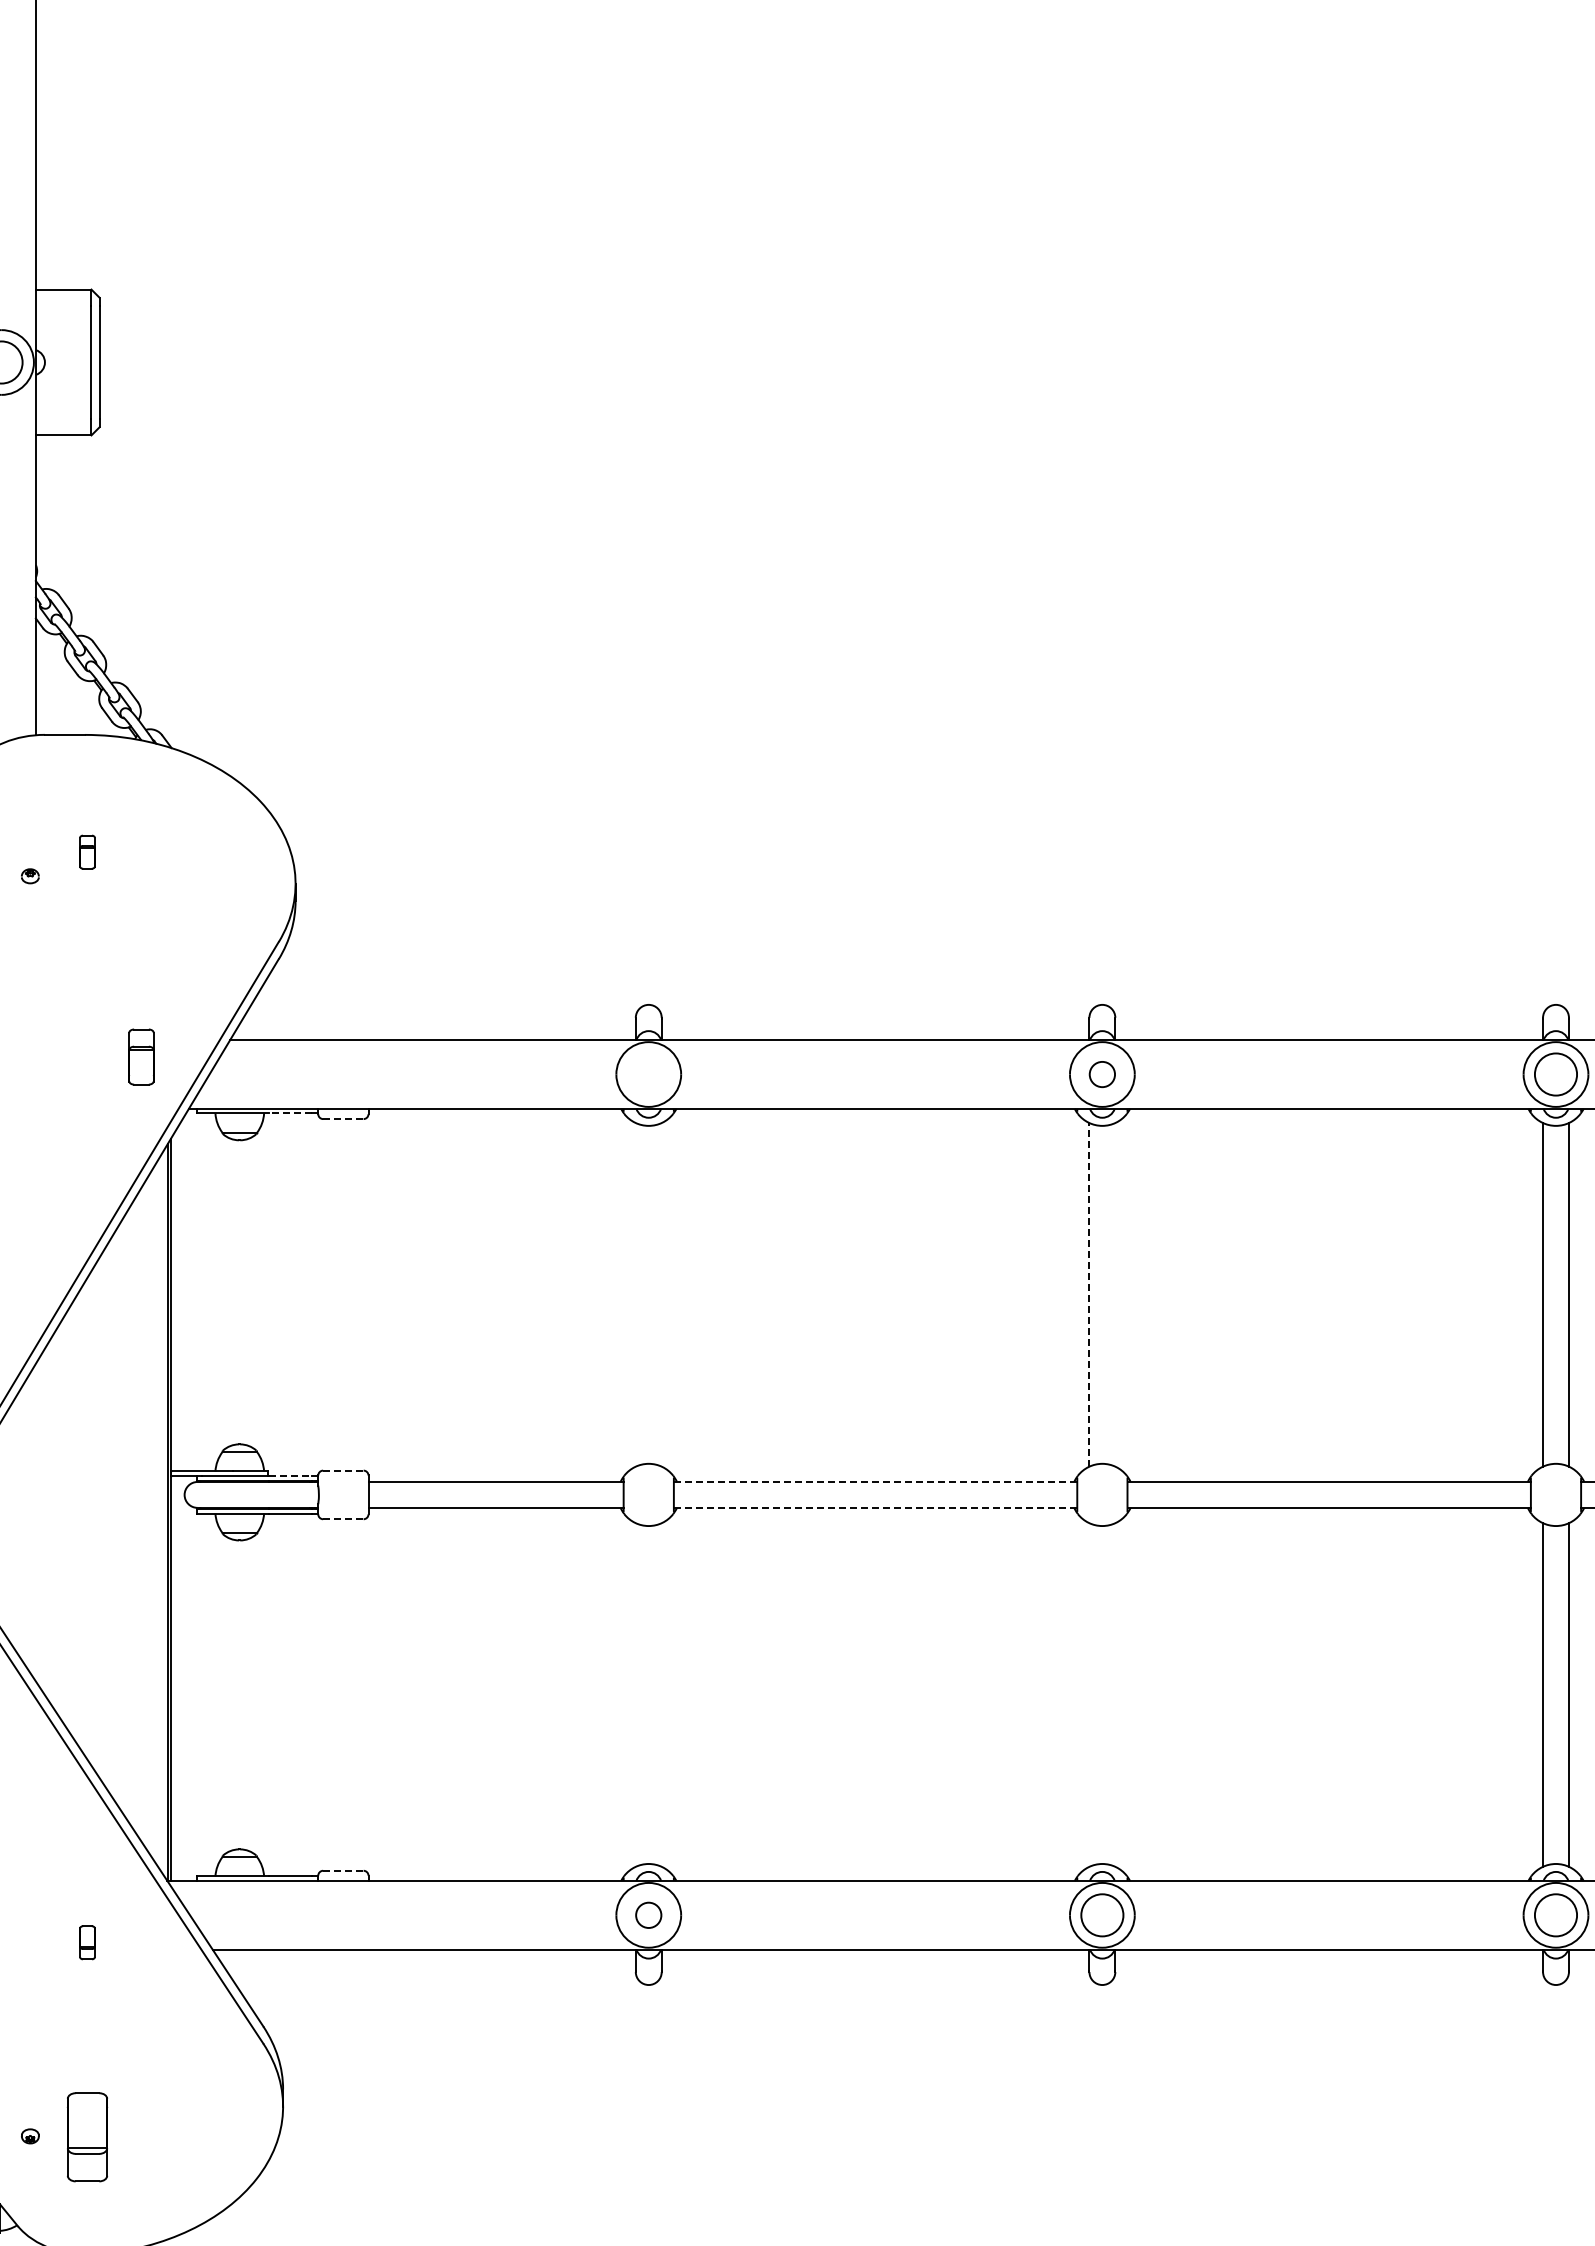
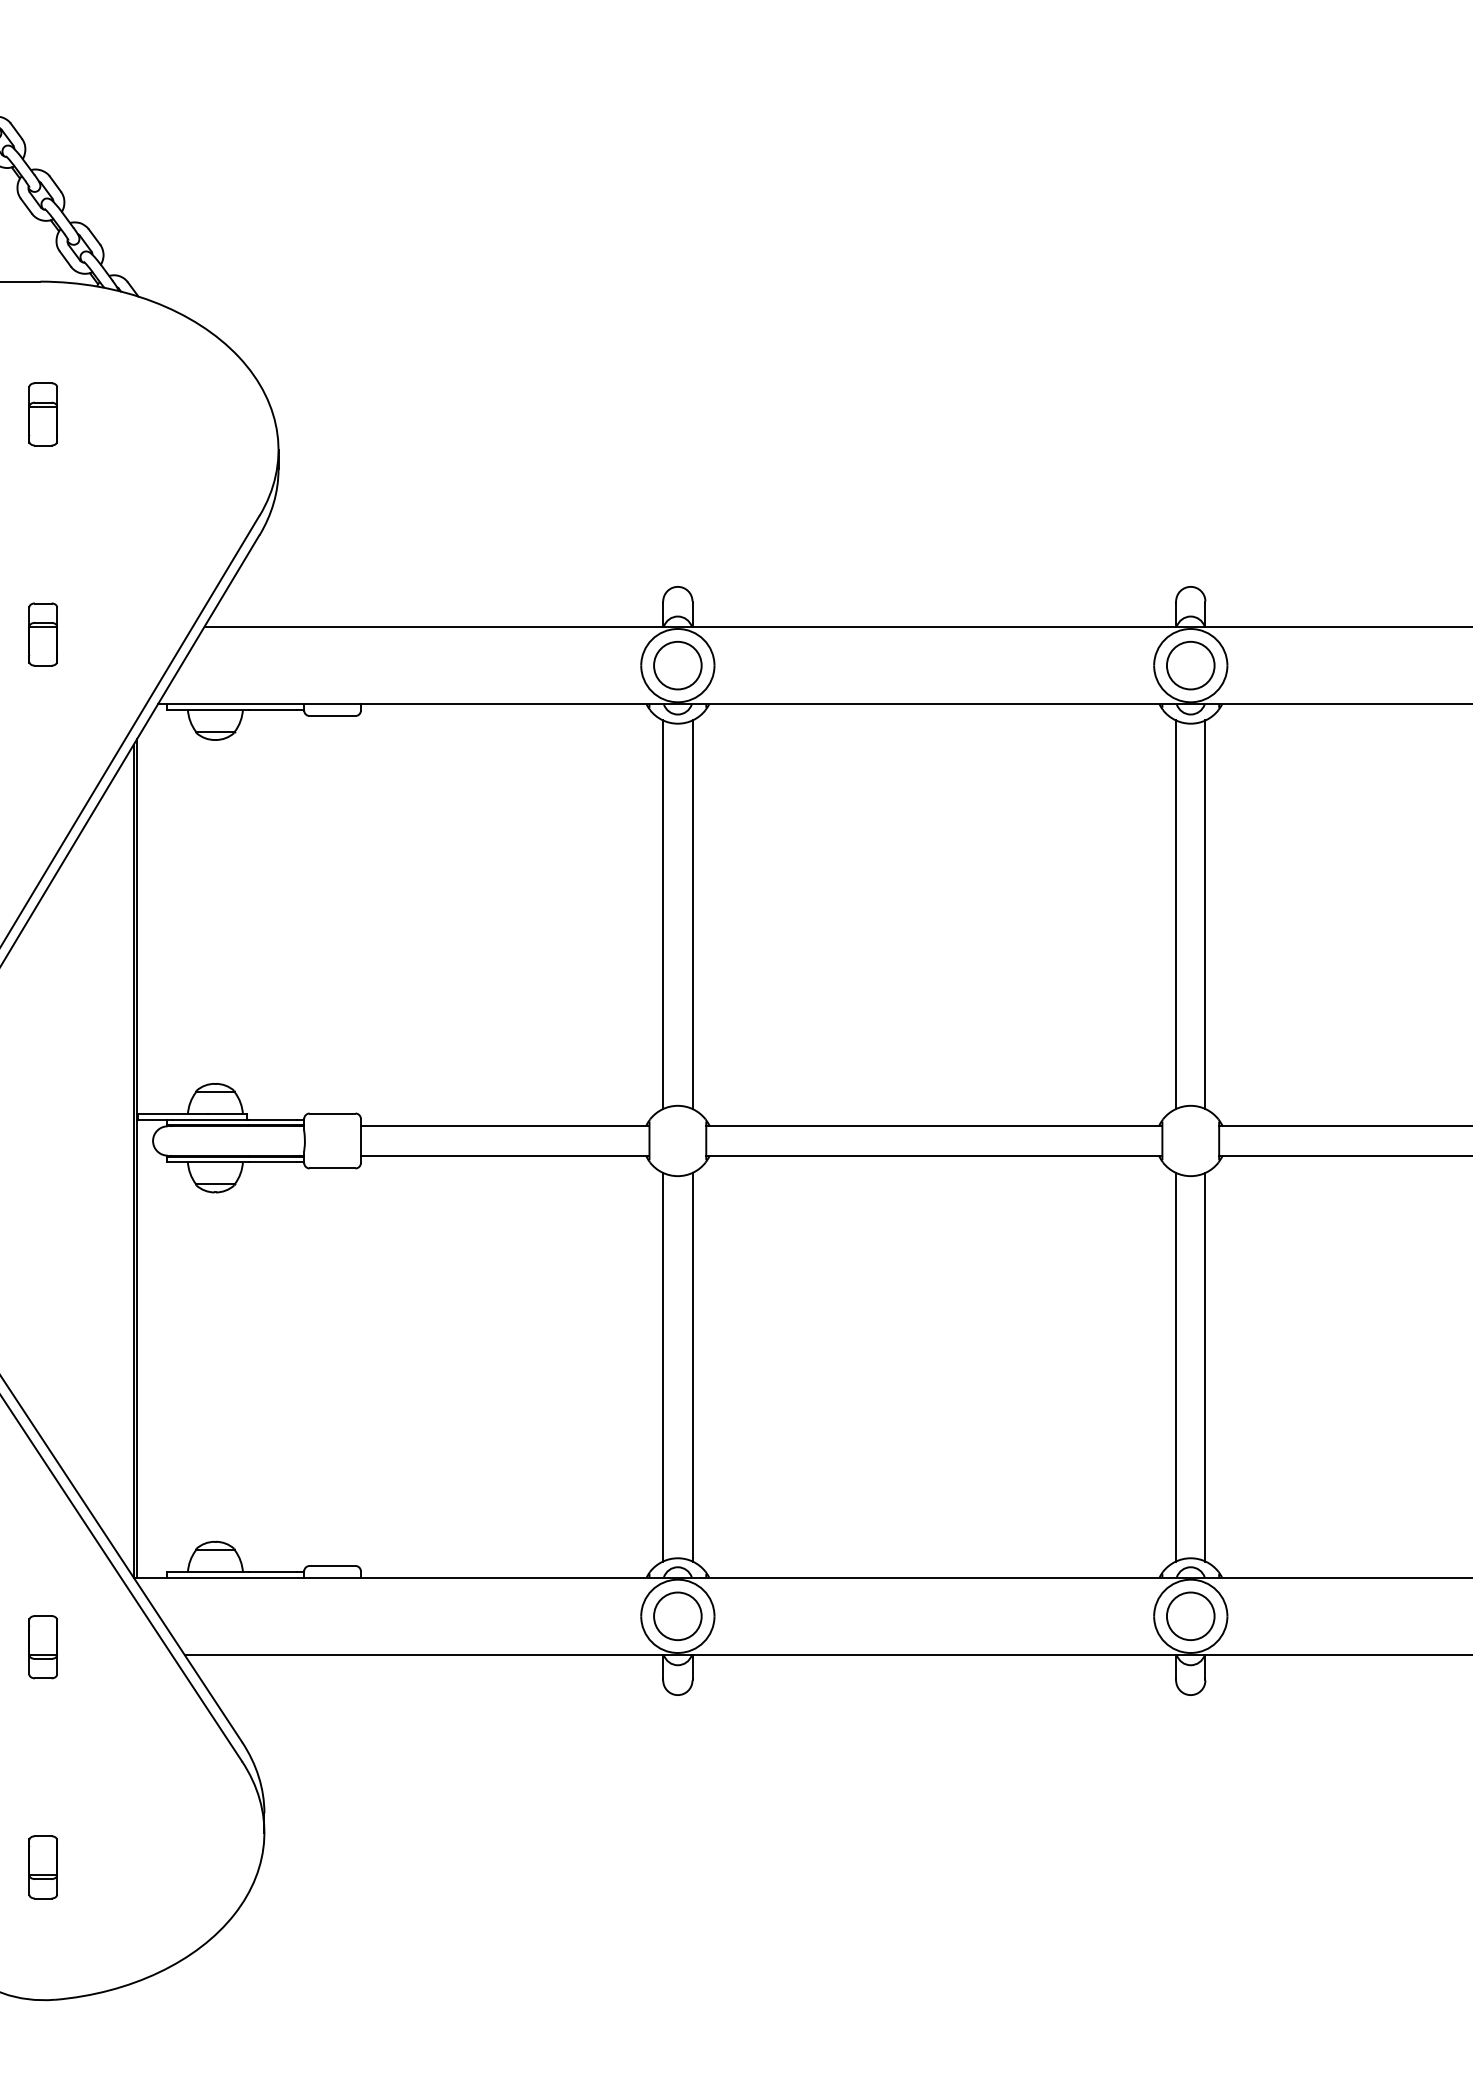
part: (87, 851) -> (43, 413), size x1.67
part: (141, 1056) -> (43, 633), moved
circle: (648, 1074) -> (677, 665), added
circle: (1102, 1074) -> (1190, 665), size x1.67
line: (289, 1113) -> (271, 709), dashed -> solid
line: (343, 1119) -> (332, 716), dashed -> solid
line: (635, 1294) -> (662, 914), added
line: (661, 1294) -> (692, 914), added
line: (1089, 1294) -> (1176, 914), dashed -> solid
line: (1115, 1294) -> (1205, 914), added
line: (343, 1470) -> (332, 1113), dashed -> solid
line: (290, 1476) -> (272, 1120), dashed -> solid
line: (875, 1481) -> (934, 1125), dashed -> solid
line: (875, 1507) -> (934, 1155), dashed -> solid
line: (343, 1519) -> (332, 1168), dashed -> solid
line: (635, 1694) -> (662, 1366), added
line: (661, 1694) -> (692, 1366), added
line: (1089, 1694) -> (1176, 1366), added
line: (1115, 1694) -> (1205, 1366), added
line: (343, 1870) -> (332, 1565), dashed -> solid
circle: (648, 1915) -> (677, 1616), size x1.67
part: (87, 1942) -> (43, 1647), size x1.67
part: (87, 2137) -> (43, 1867), size x0.62

